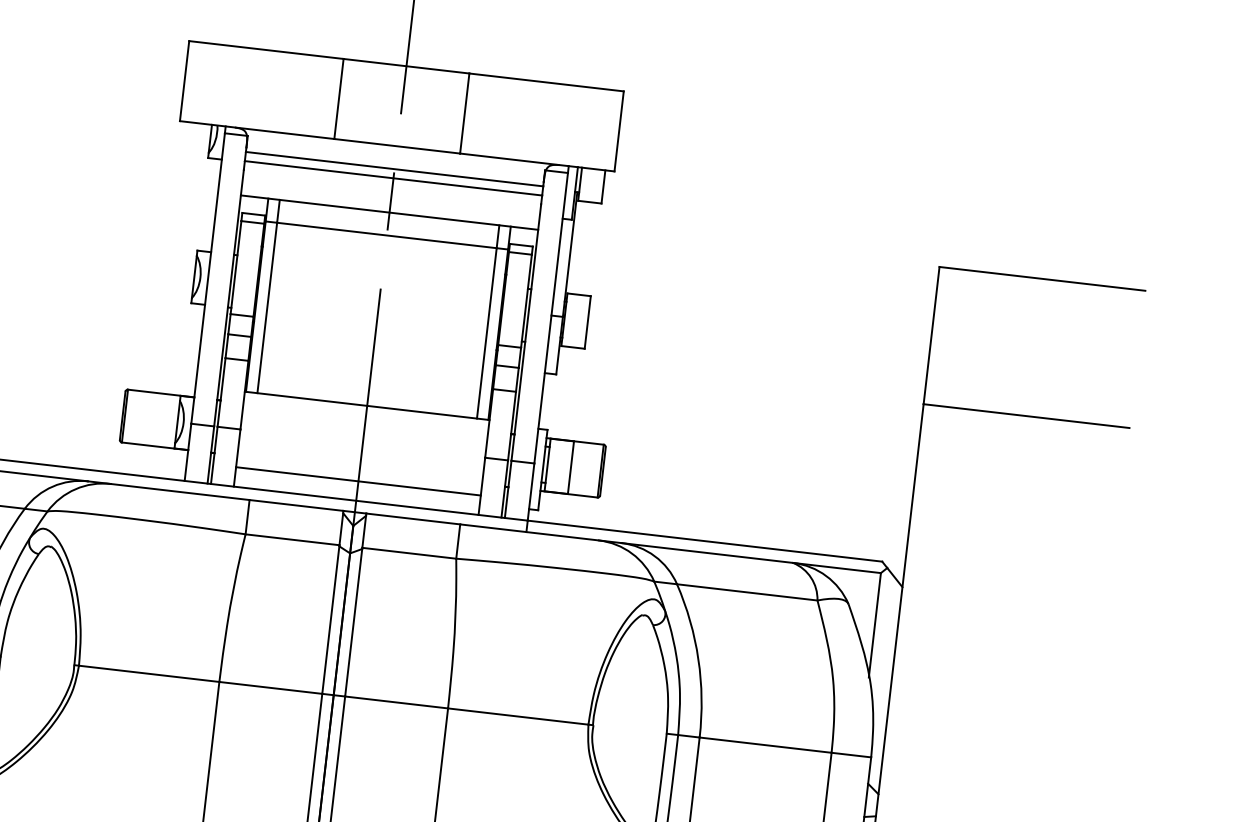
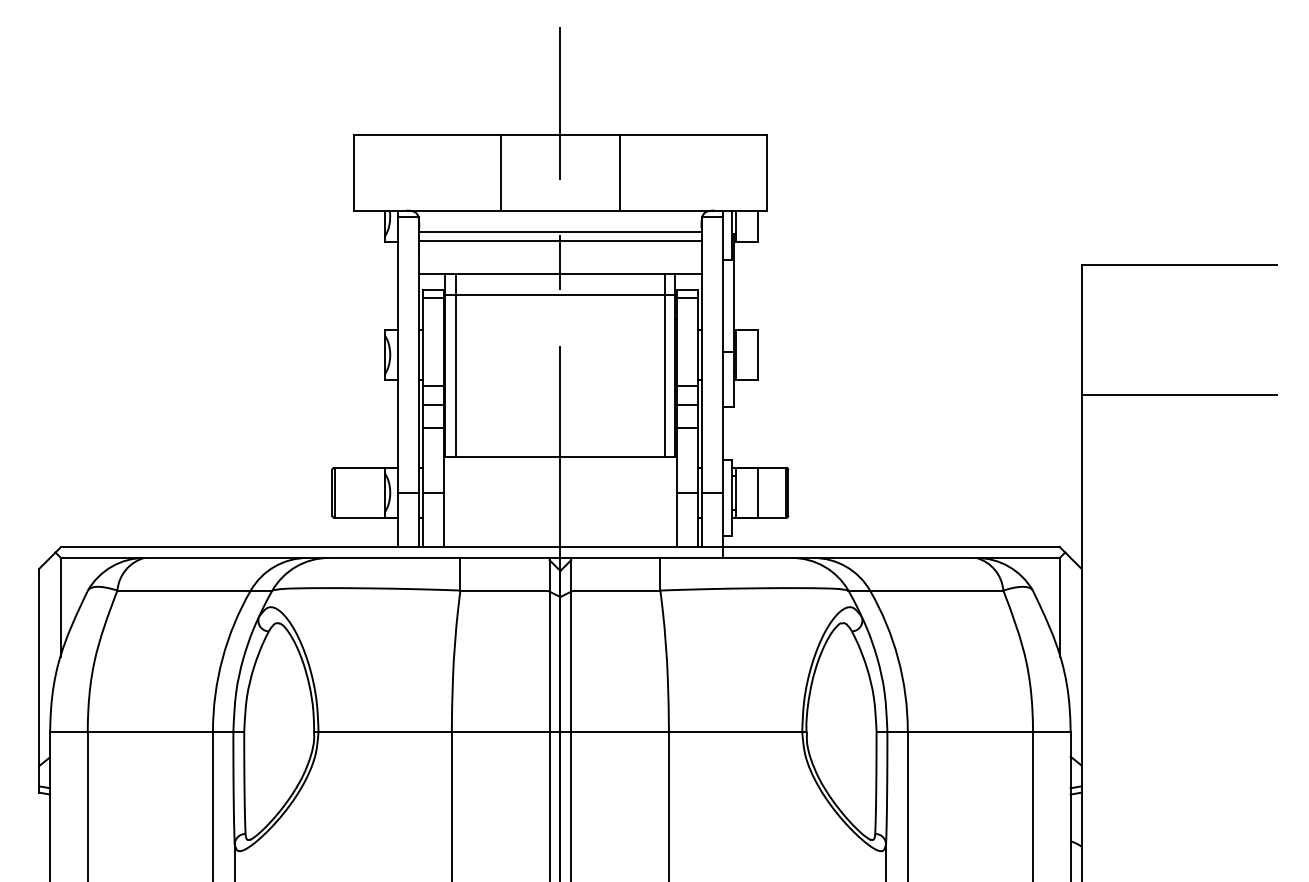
line: (358, 481) -> (560, 528), removed

